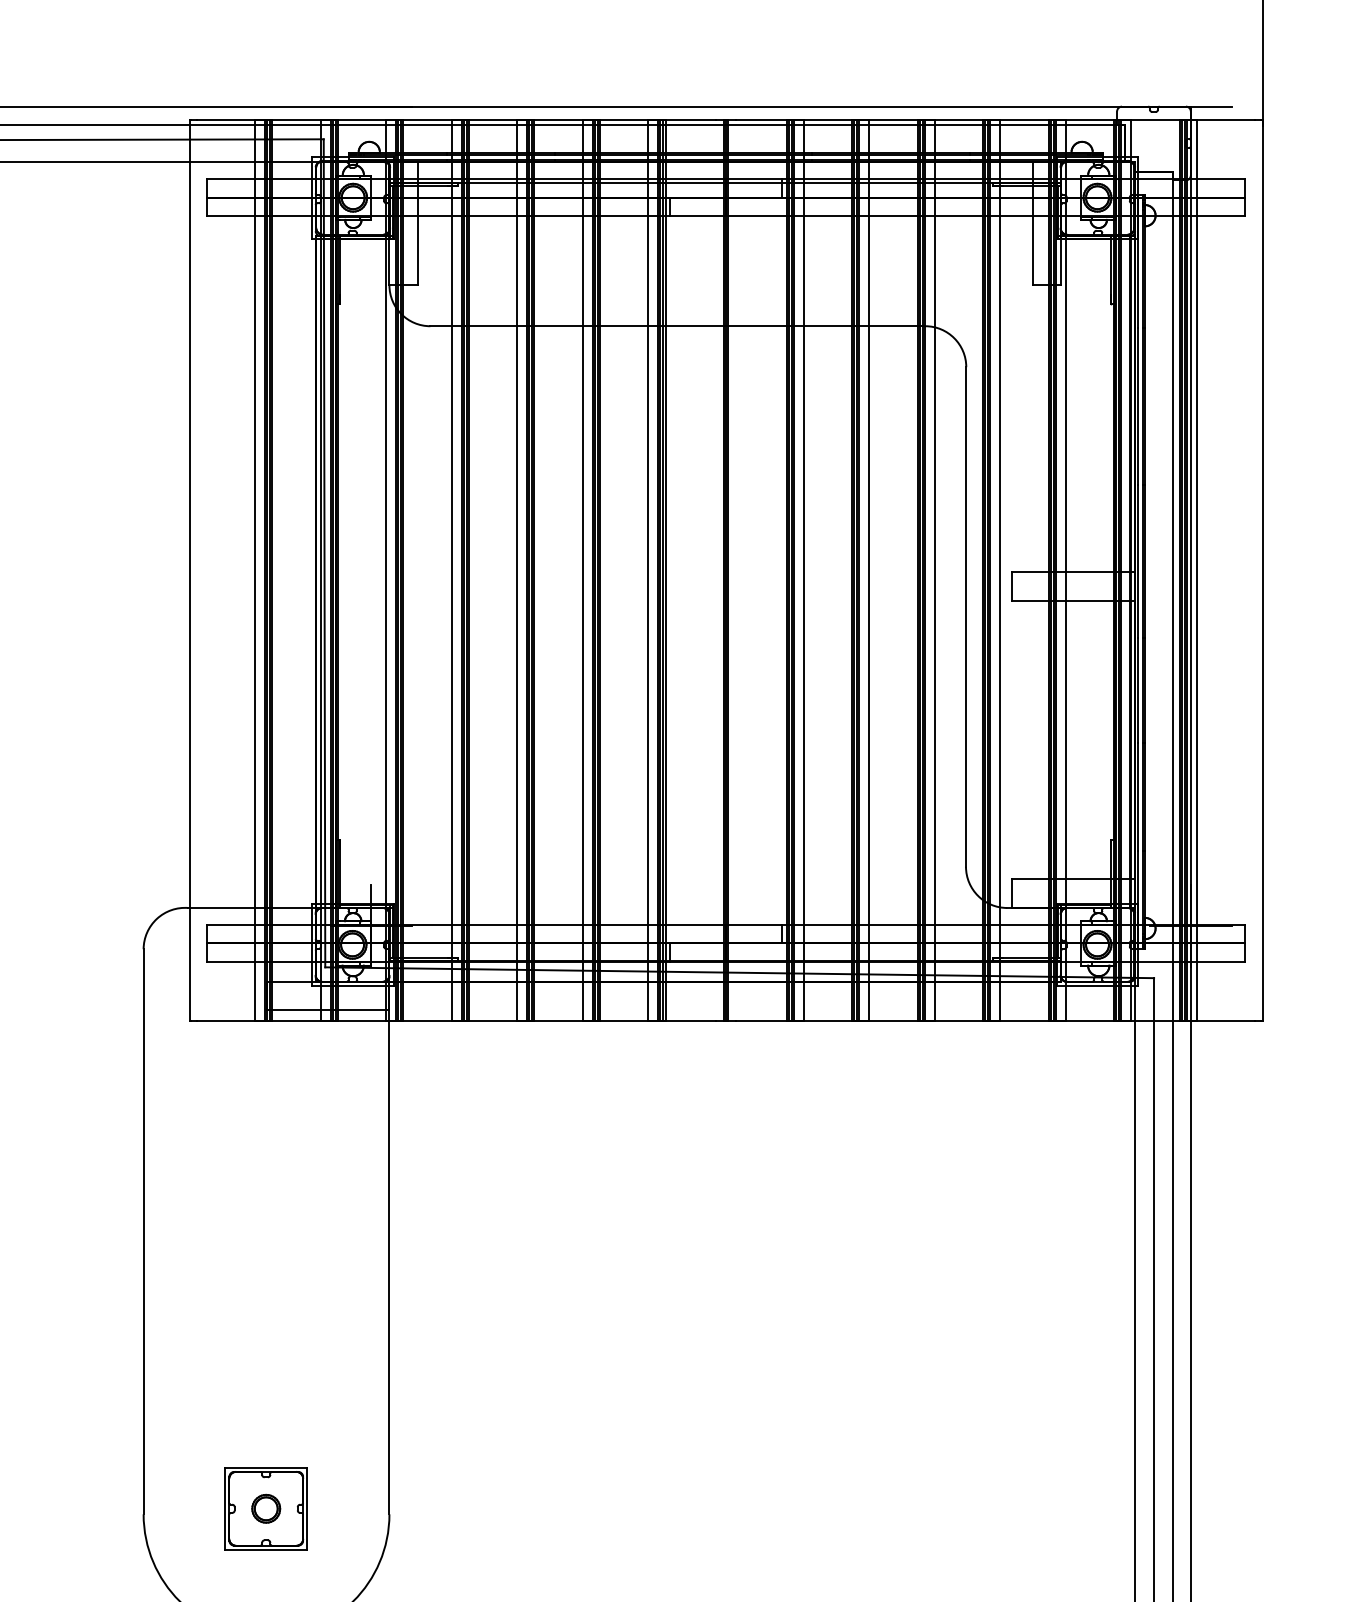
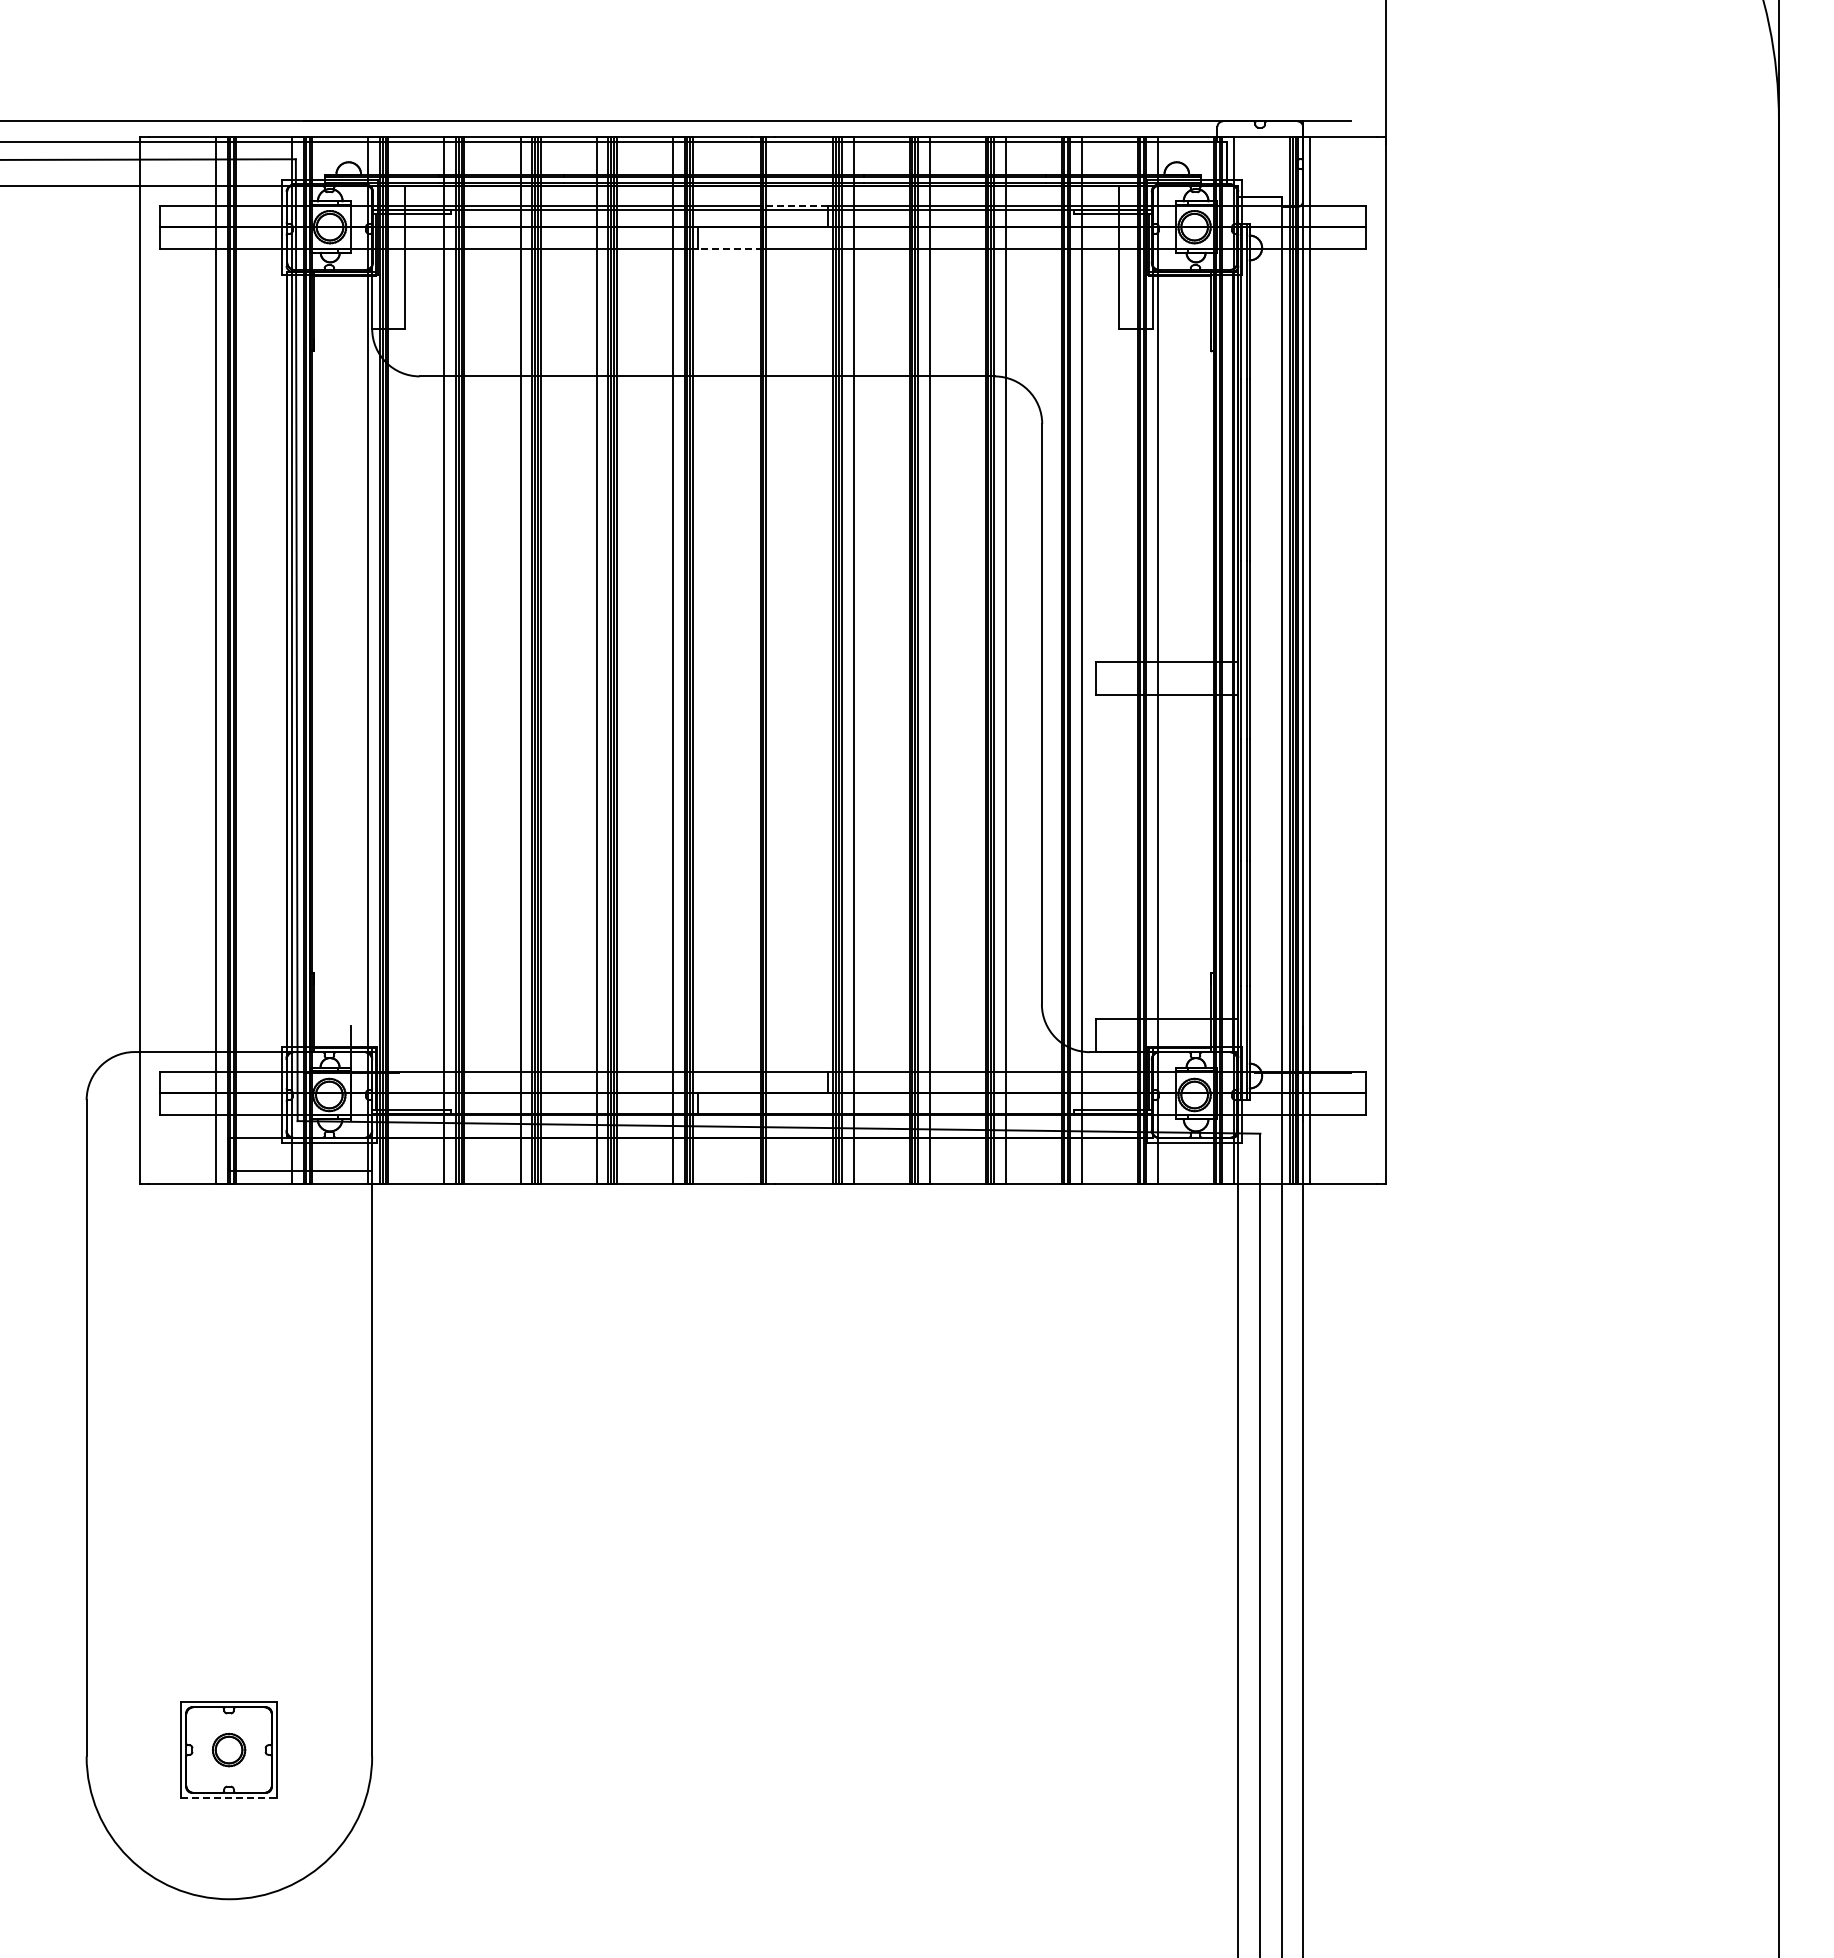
line: (753, 179) -> (795, 205), solid -> dashed
line: (697, 216) -> (730, 248), solid -> dashed
line: (266, 1549) -> (229, 1797), solid -> dashed

